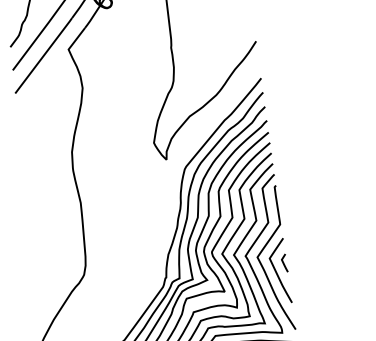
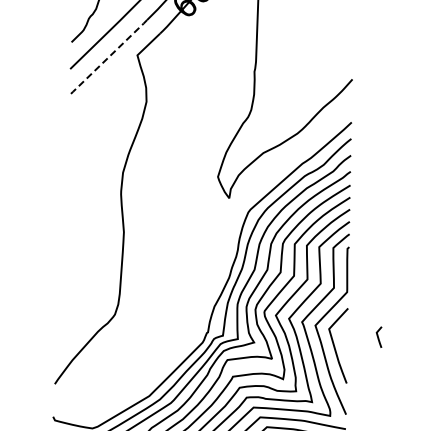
line: (44, 55) -> (108, 57), solid -> dashed
line: (283, 262) -> (378, 336), moved

